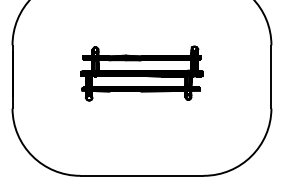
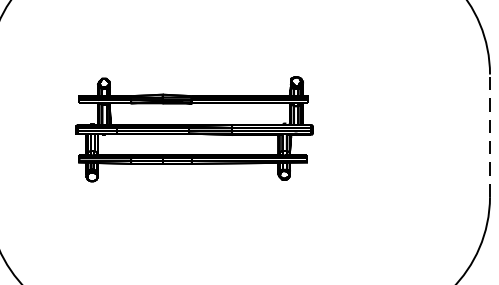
part: (141, 73) -> (193, 129), moved
line: (271, 76) -> (490, 134), solid -> dashed

